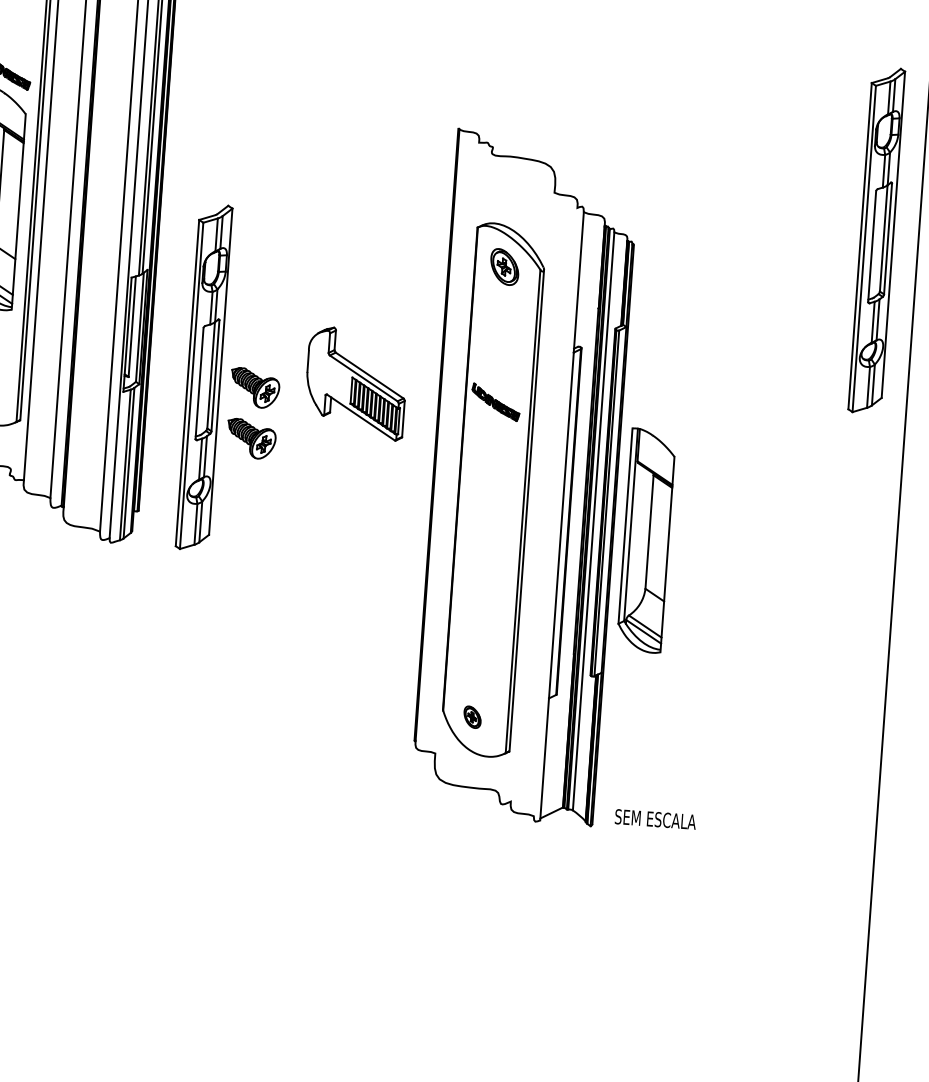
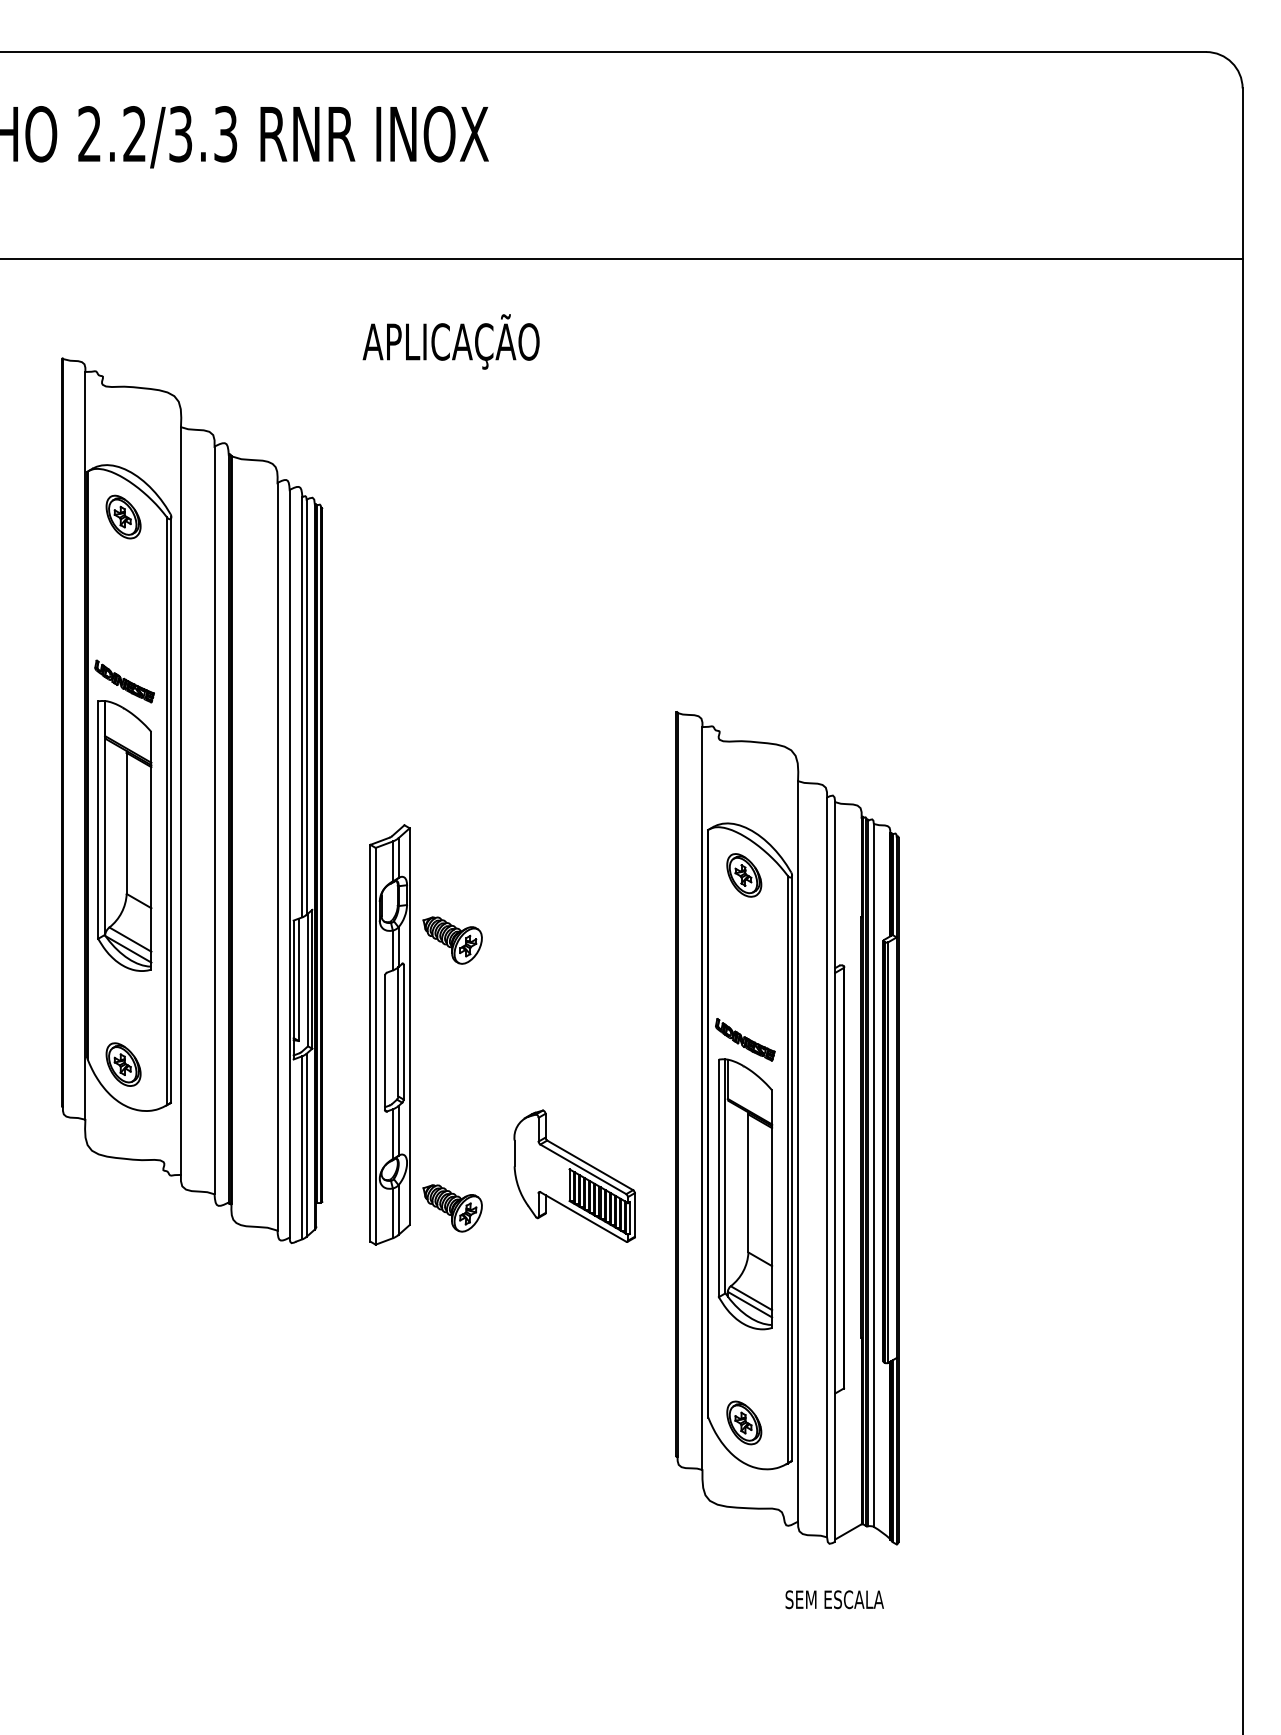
part: (876, 240) -> (1191, 810), removed
part: (356, 382) -> (574, 1175), moved
part: (254, 388) -> (452, 940), moved
part: (251, 439) -> (452, 1208), moved
line: (457, 448) -> (702, 1098), added
line: (533, 497) -> (798, 1151), added
line: (555, 512) -> (827, 1167), added
part: (646, 540) -> (745, 1194), moved
part: (472, 716) -> (744, 1422), size x1.67
text: (655, 819) -> (834, 1599), moved

